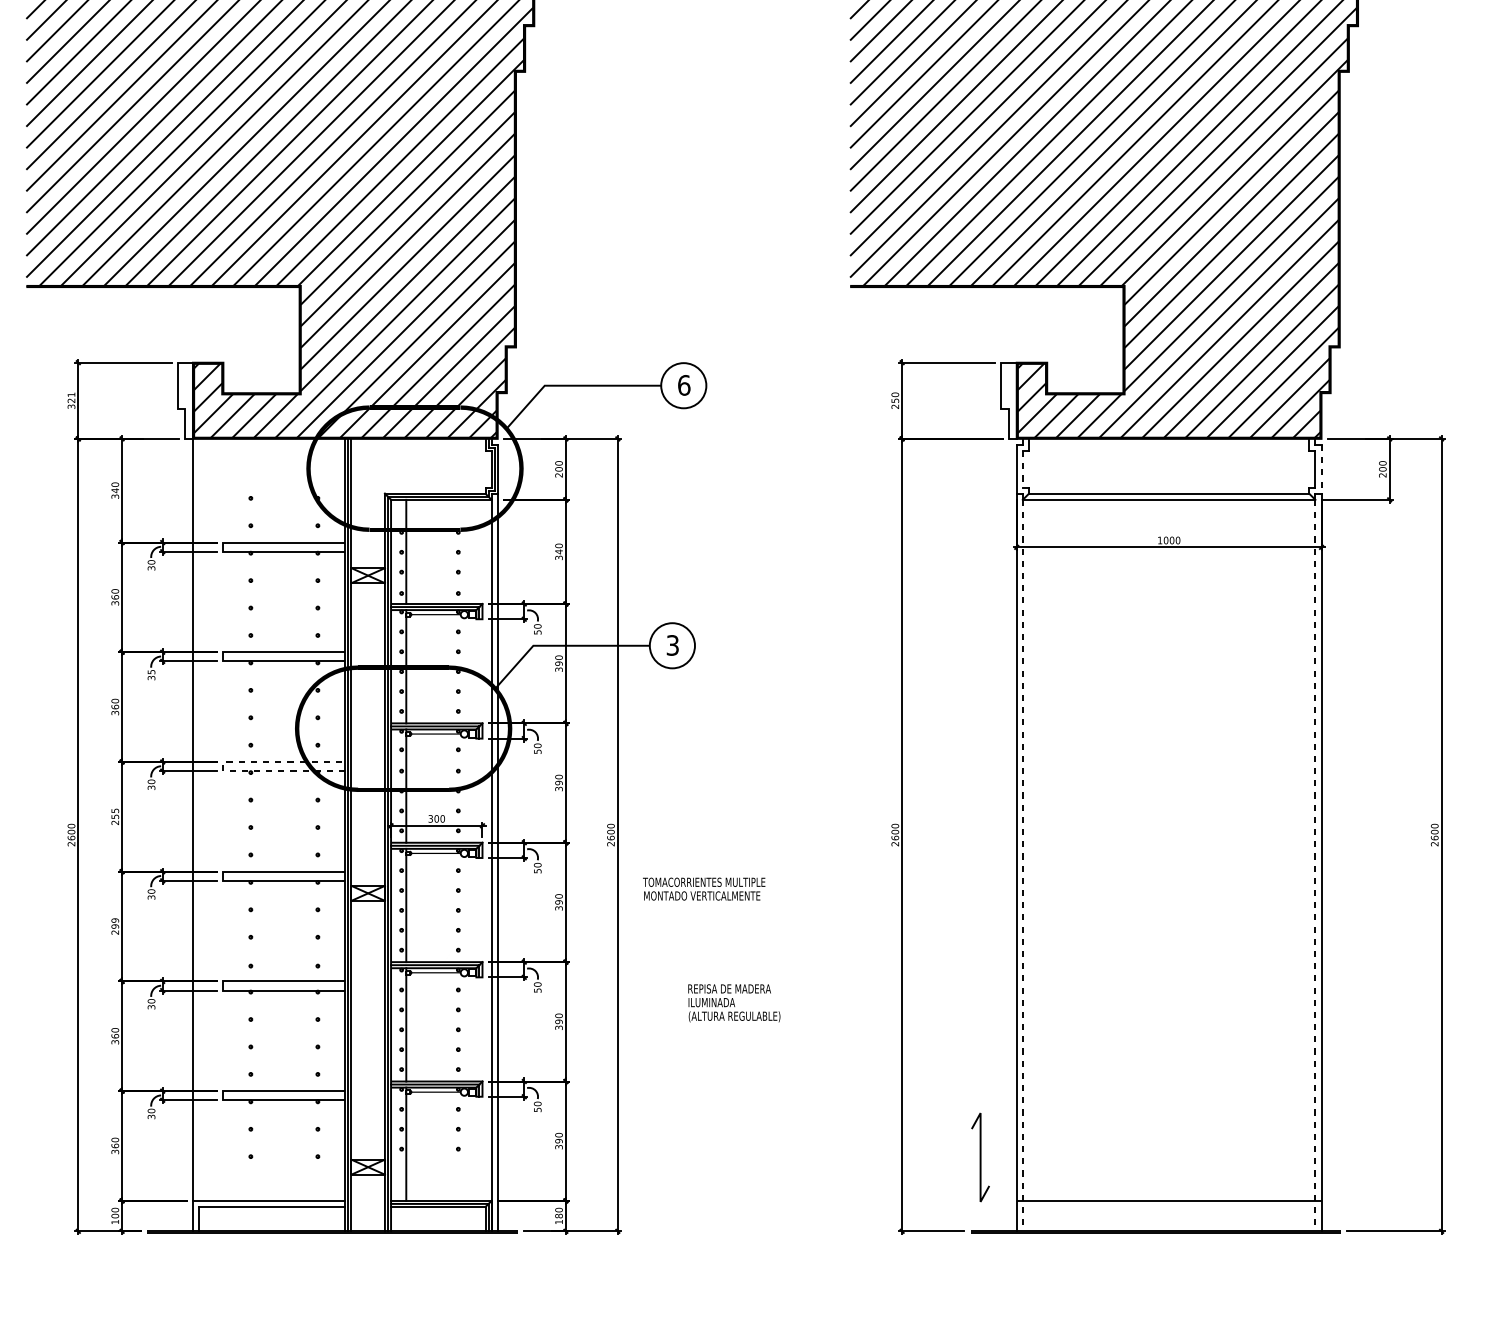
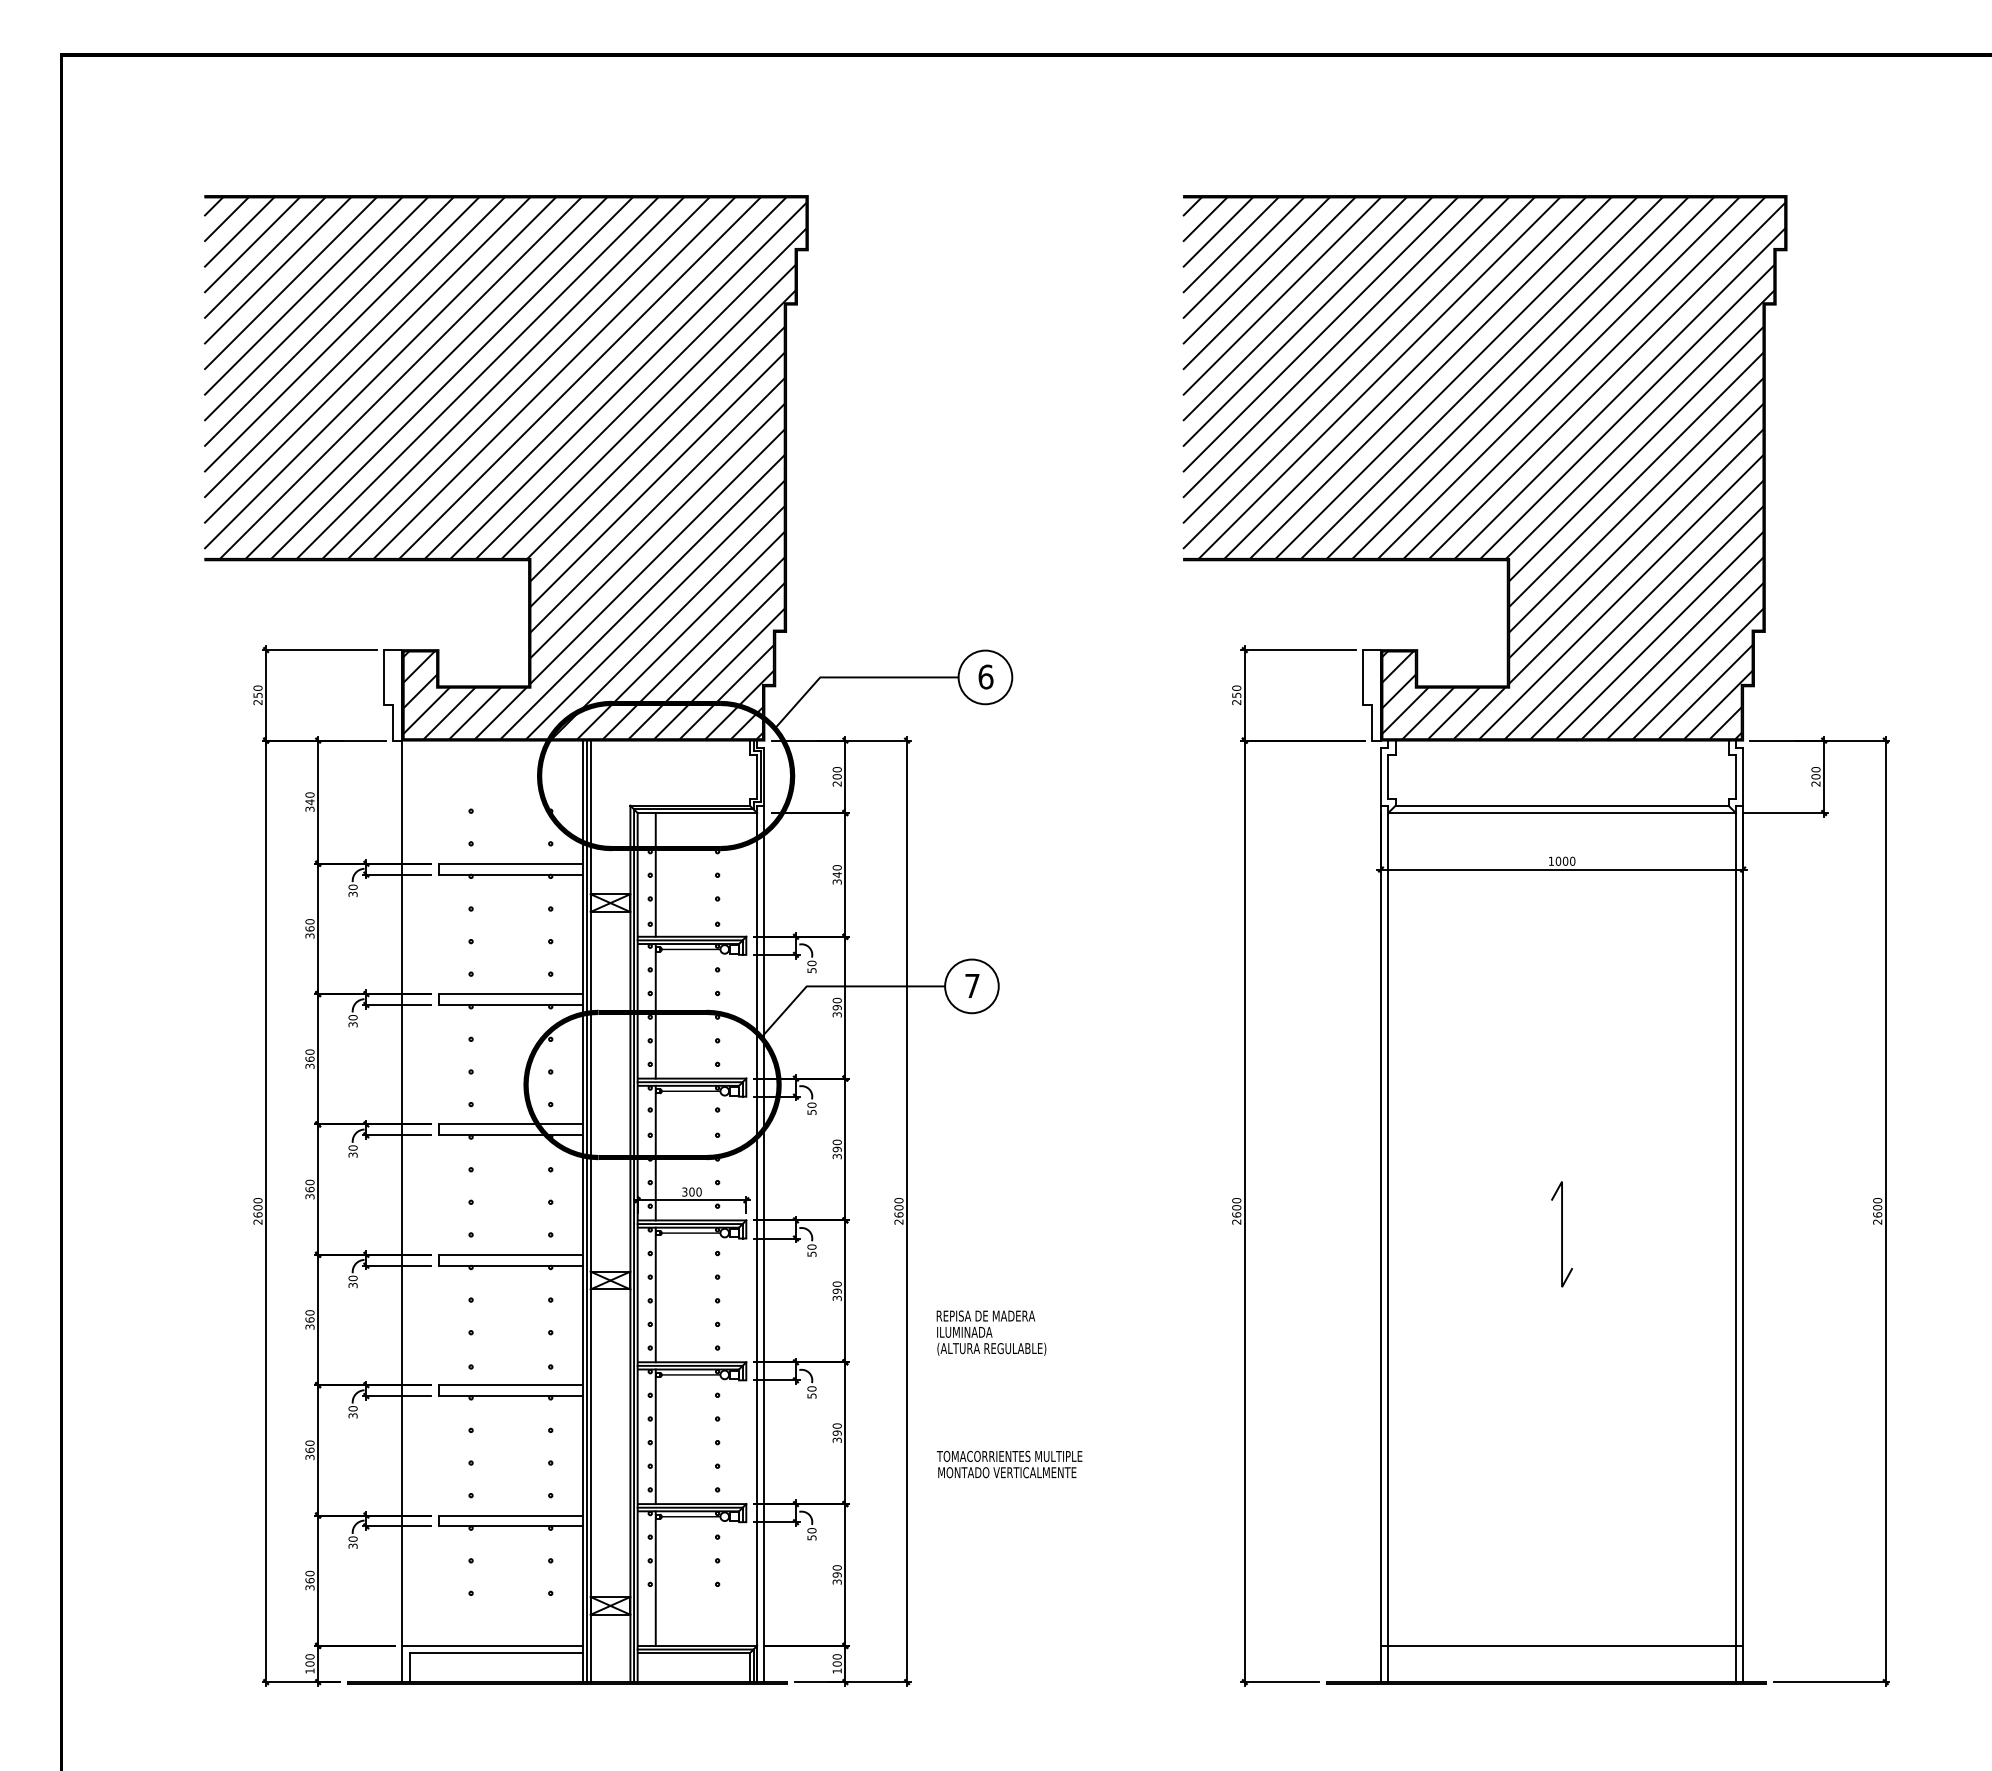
text: (71, 400) -> (257, 695), 321 -> 250
line: (1023, 469) -> (1388, 776), dashed -> solid
line: (1321, 469) -> (1743, 776), dashed -> solid
text: (672, 645) -> (972, 985), 3 -> 7
text: (151, 671) -> (352, 1017), 35 -> 30
line: (223, 766) -> (438, 1129), dashed -> solid
text: (114, 816) -> (309, 1189), 255 -> 360
line: (1023, 865) -> (1388, 1247), dashed -> solid
line: (1315, 865) -> (1735, 1247), dashed -> solid
text: (704, 889) -> (1009, 1464), moved
text: (114, 926) -> (309, 1319), 299 -> 360
text: (734, 1002) -> (991, 1332), moved
line: (980, 1157) -> (1562, 1234), moved
text: (559, 1215) -> (837, 1663), 180 -> 100

